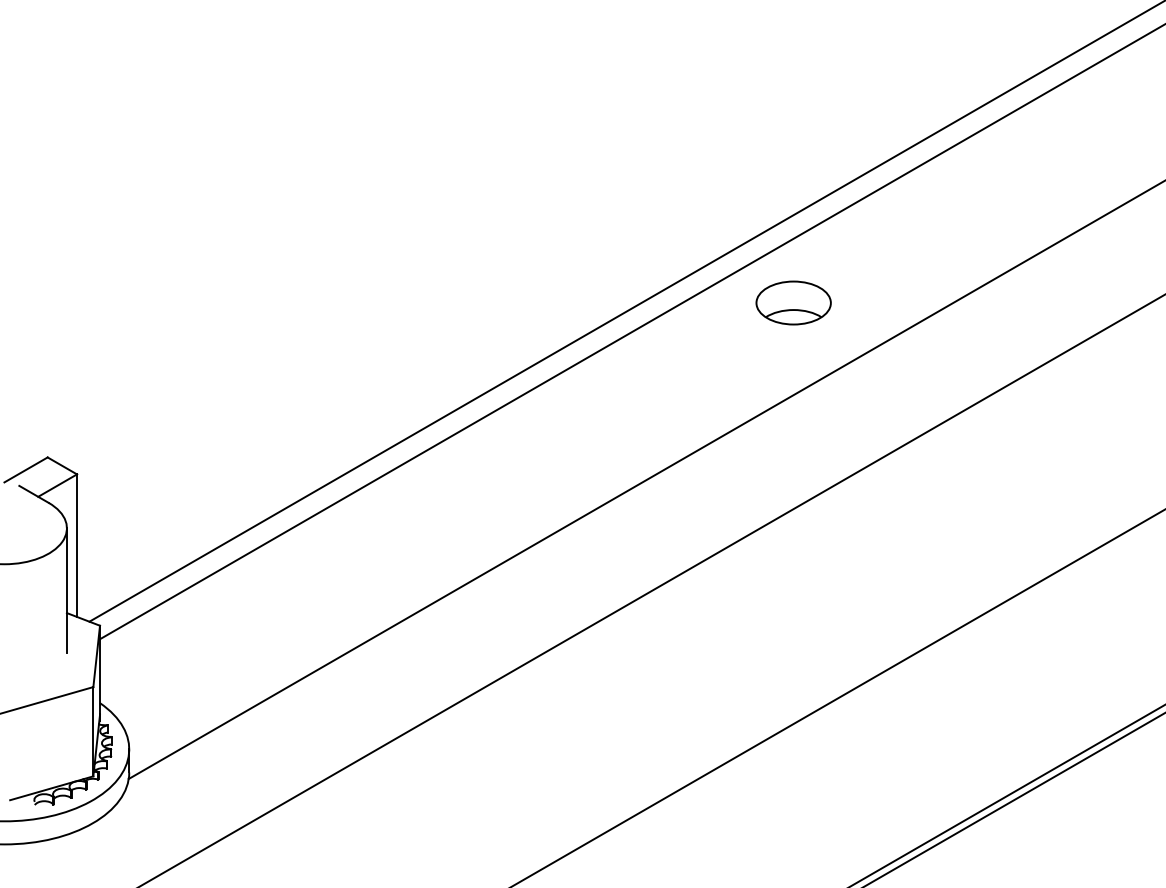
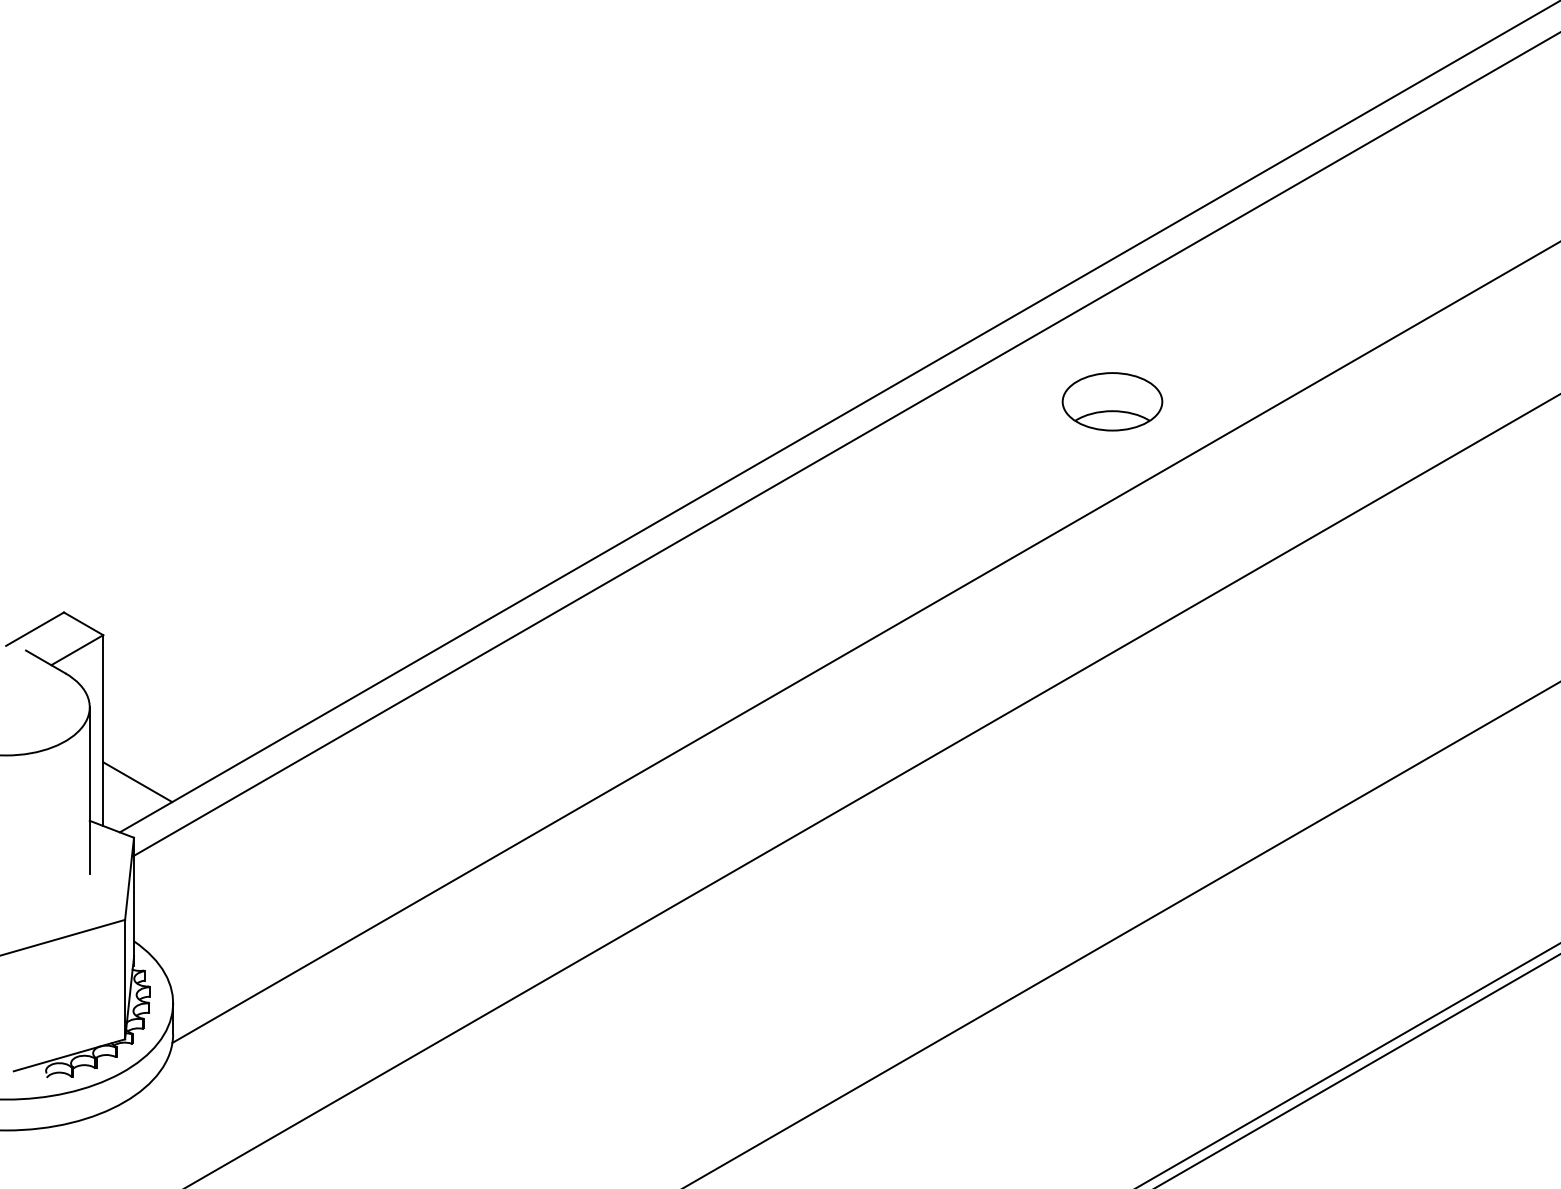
part: (793, 302) -> (1112, 401), moved
line: (102, 584) -> (137, 782), added

